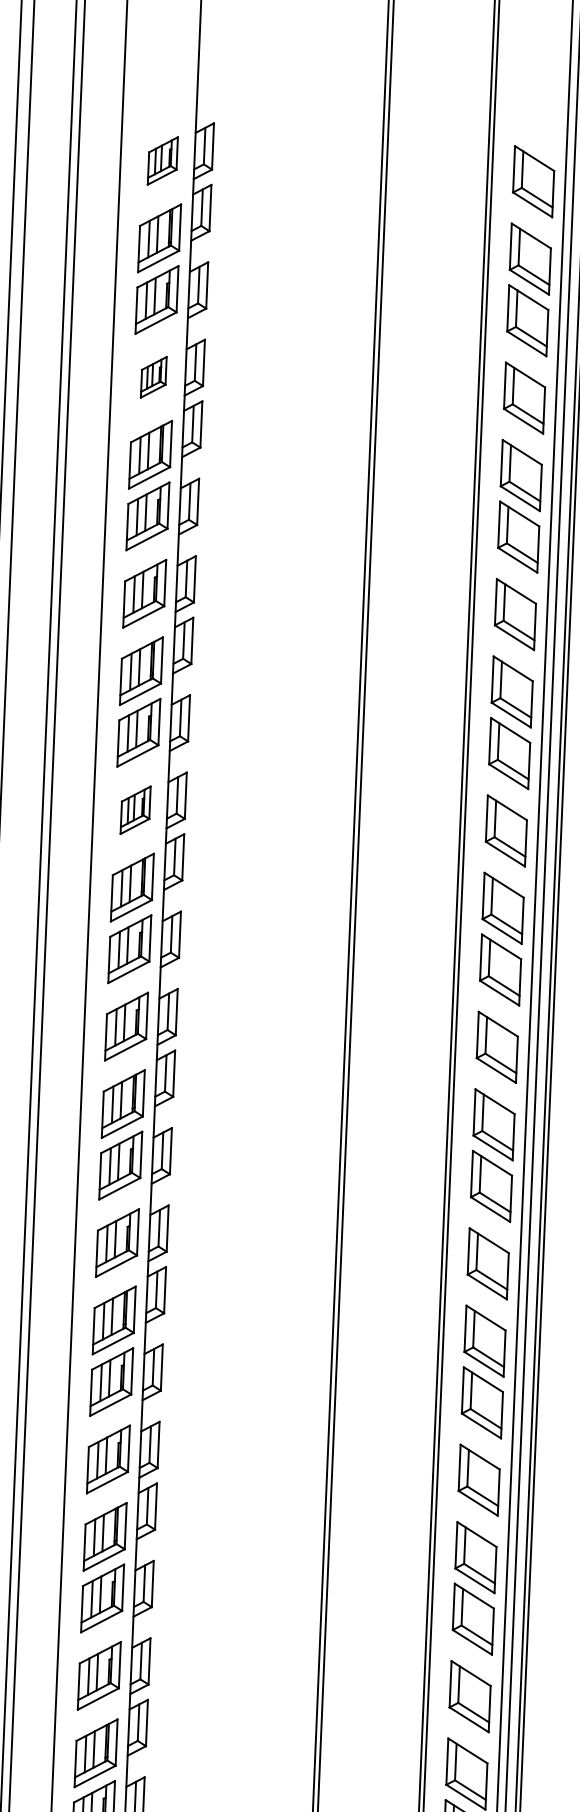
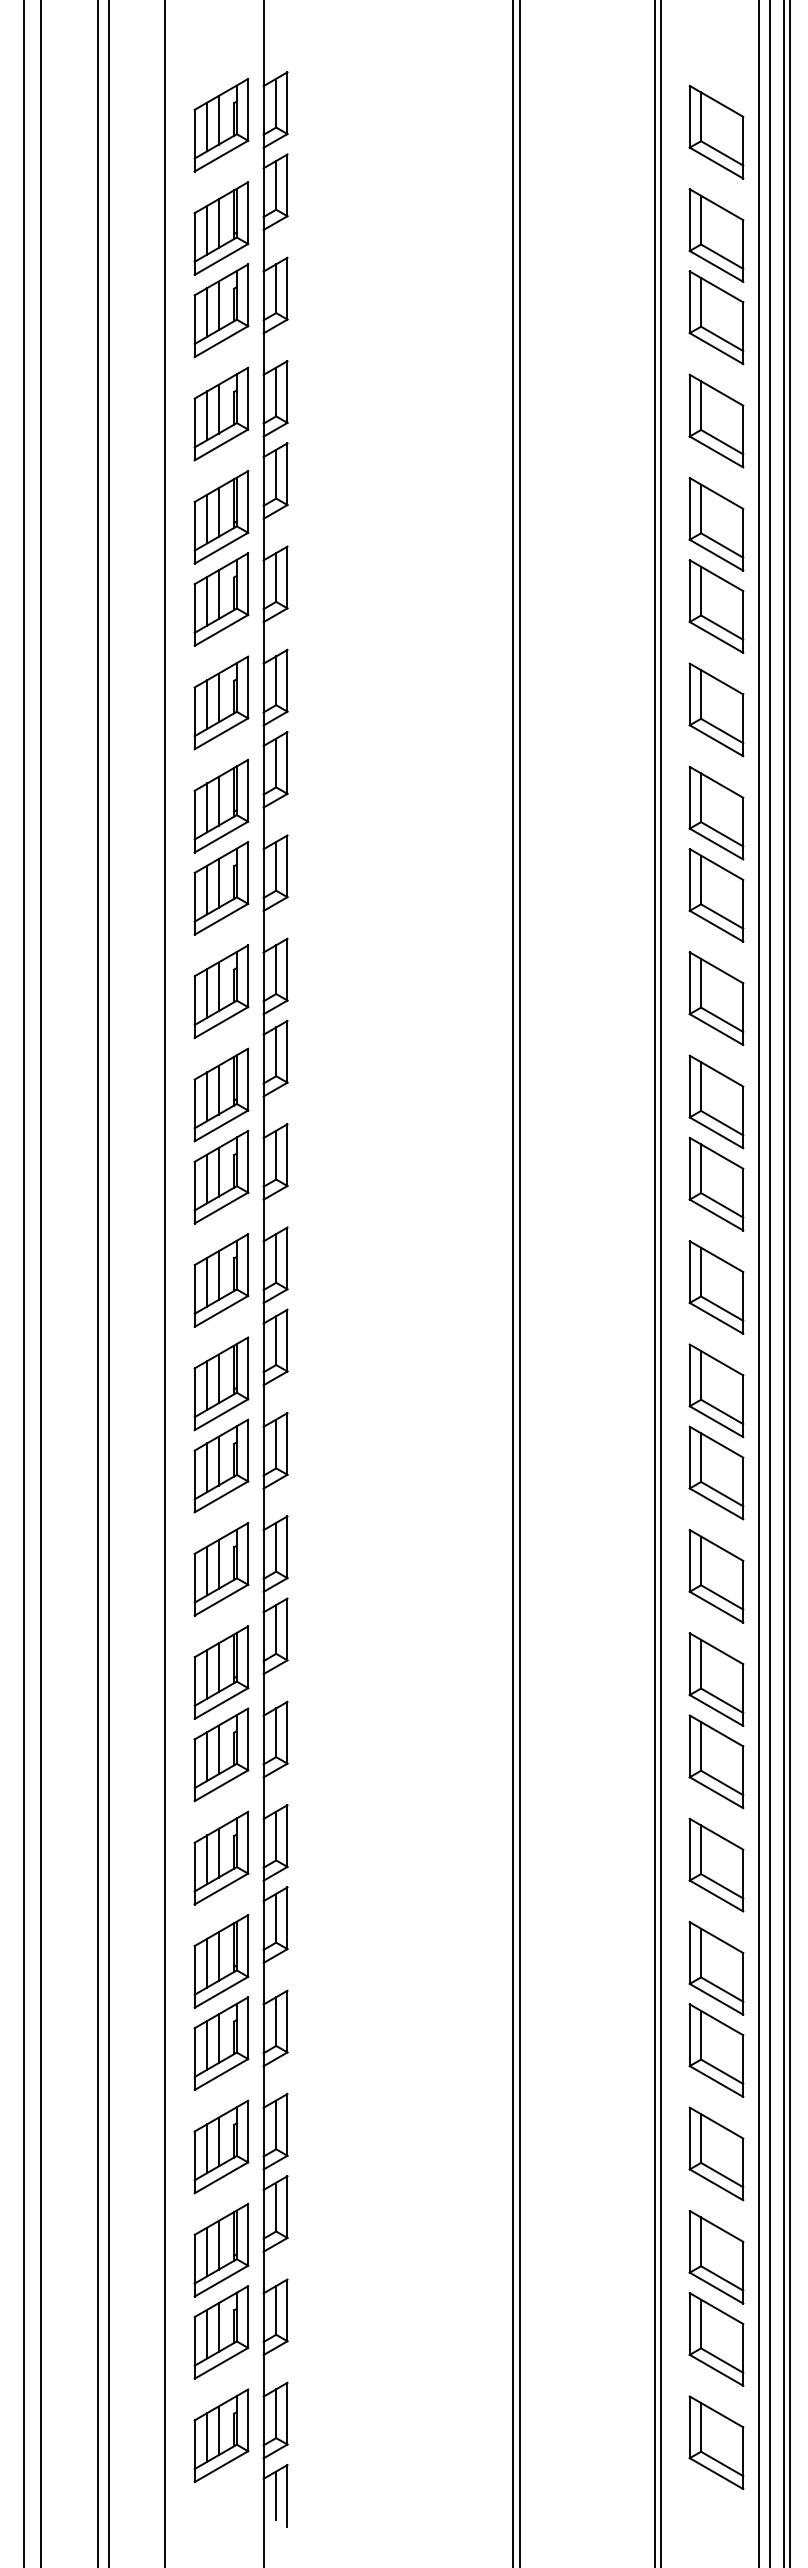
part: (162, 161) -> (221, 125), size x1.43
part: (153, 376) -> (221, 413), size x1.67
part: (135, 810) -> (221, 991), size x1.43

